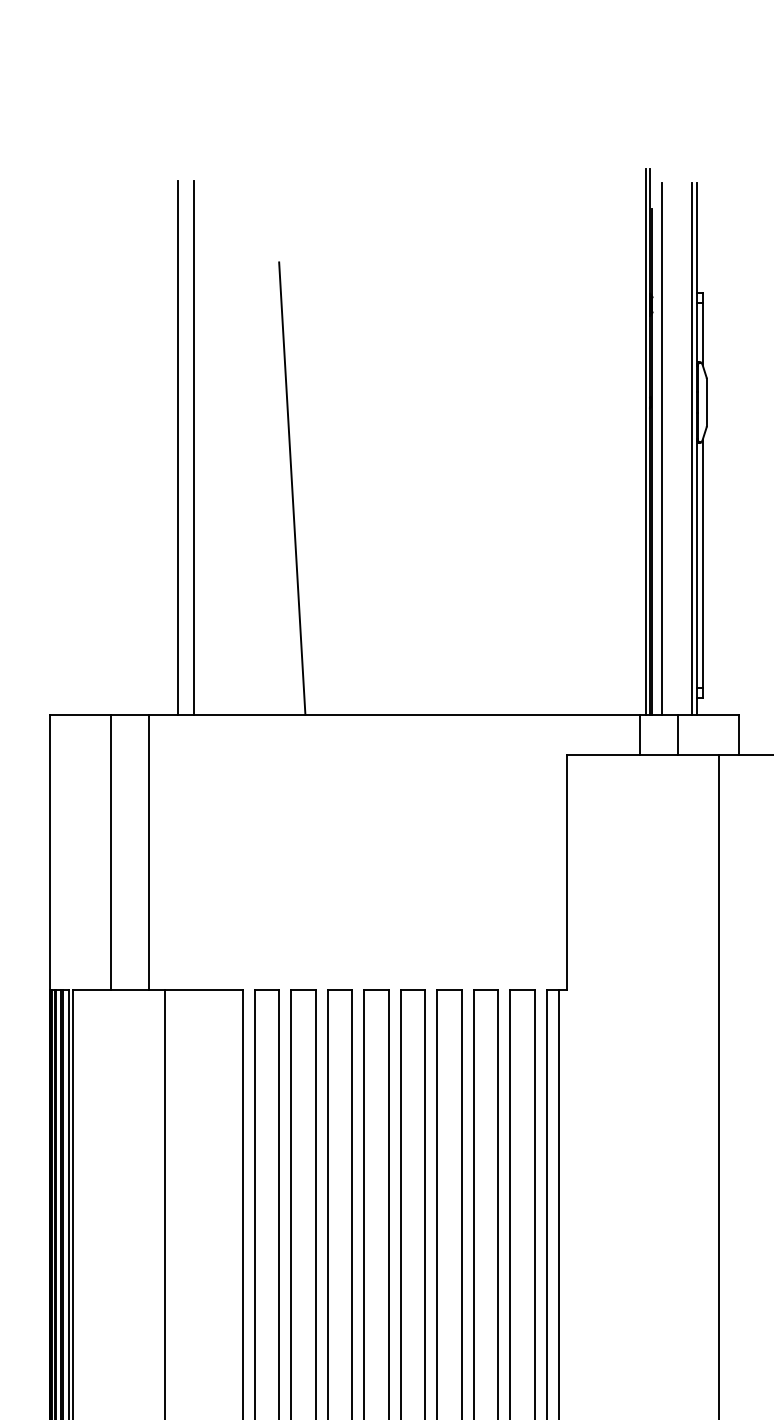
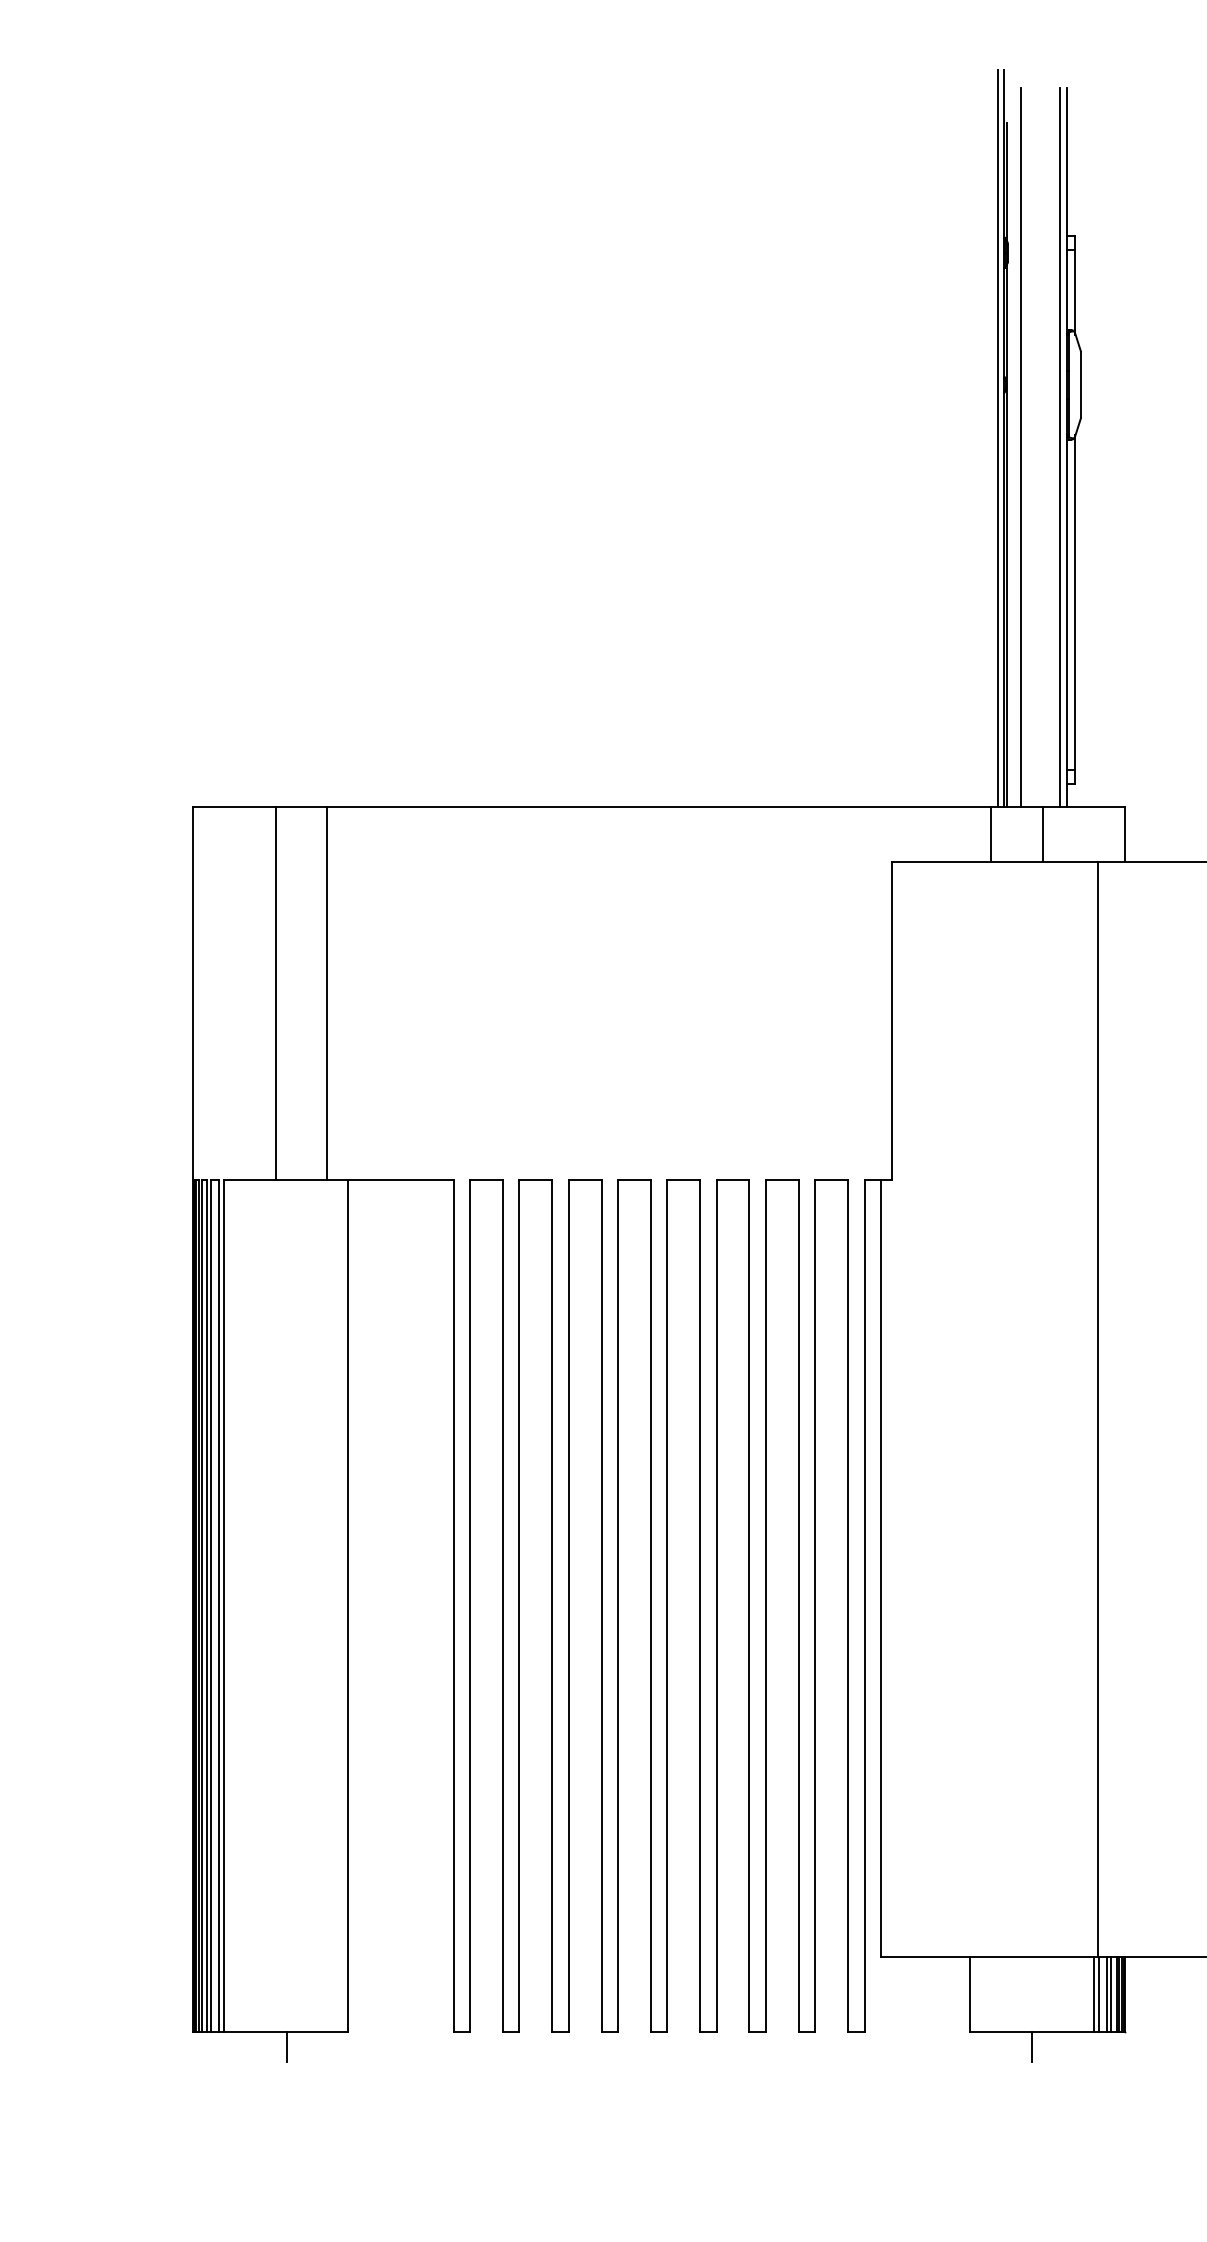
line: (178, 448) -> (366, 446), removed
line: (193, 448) -> (387, 446), removed
line: (292, 488) -> (520, 501), removed

